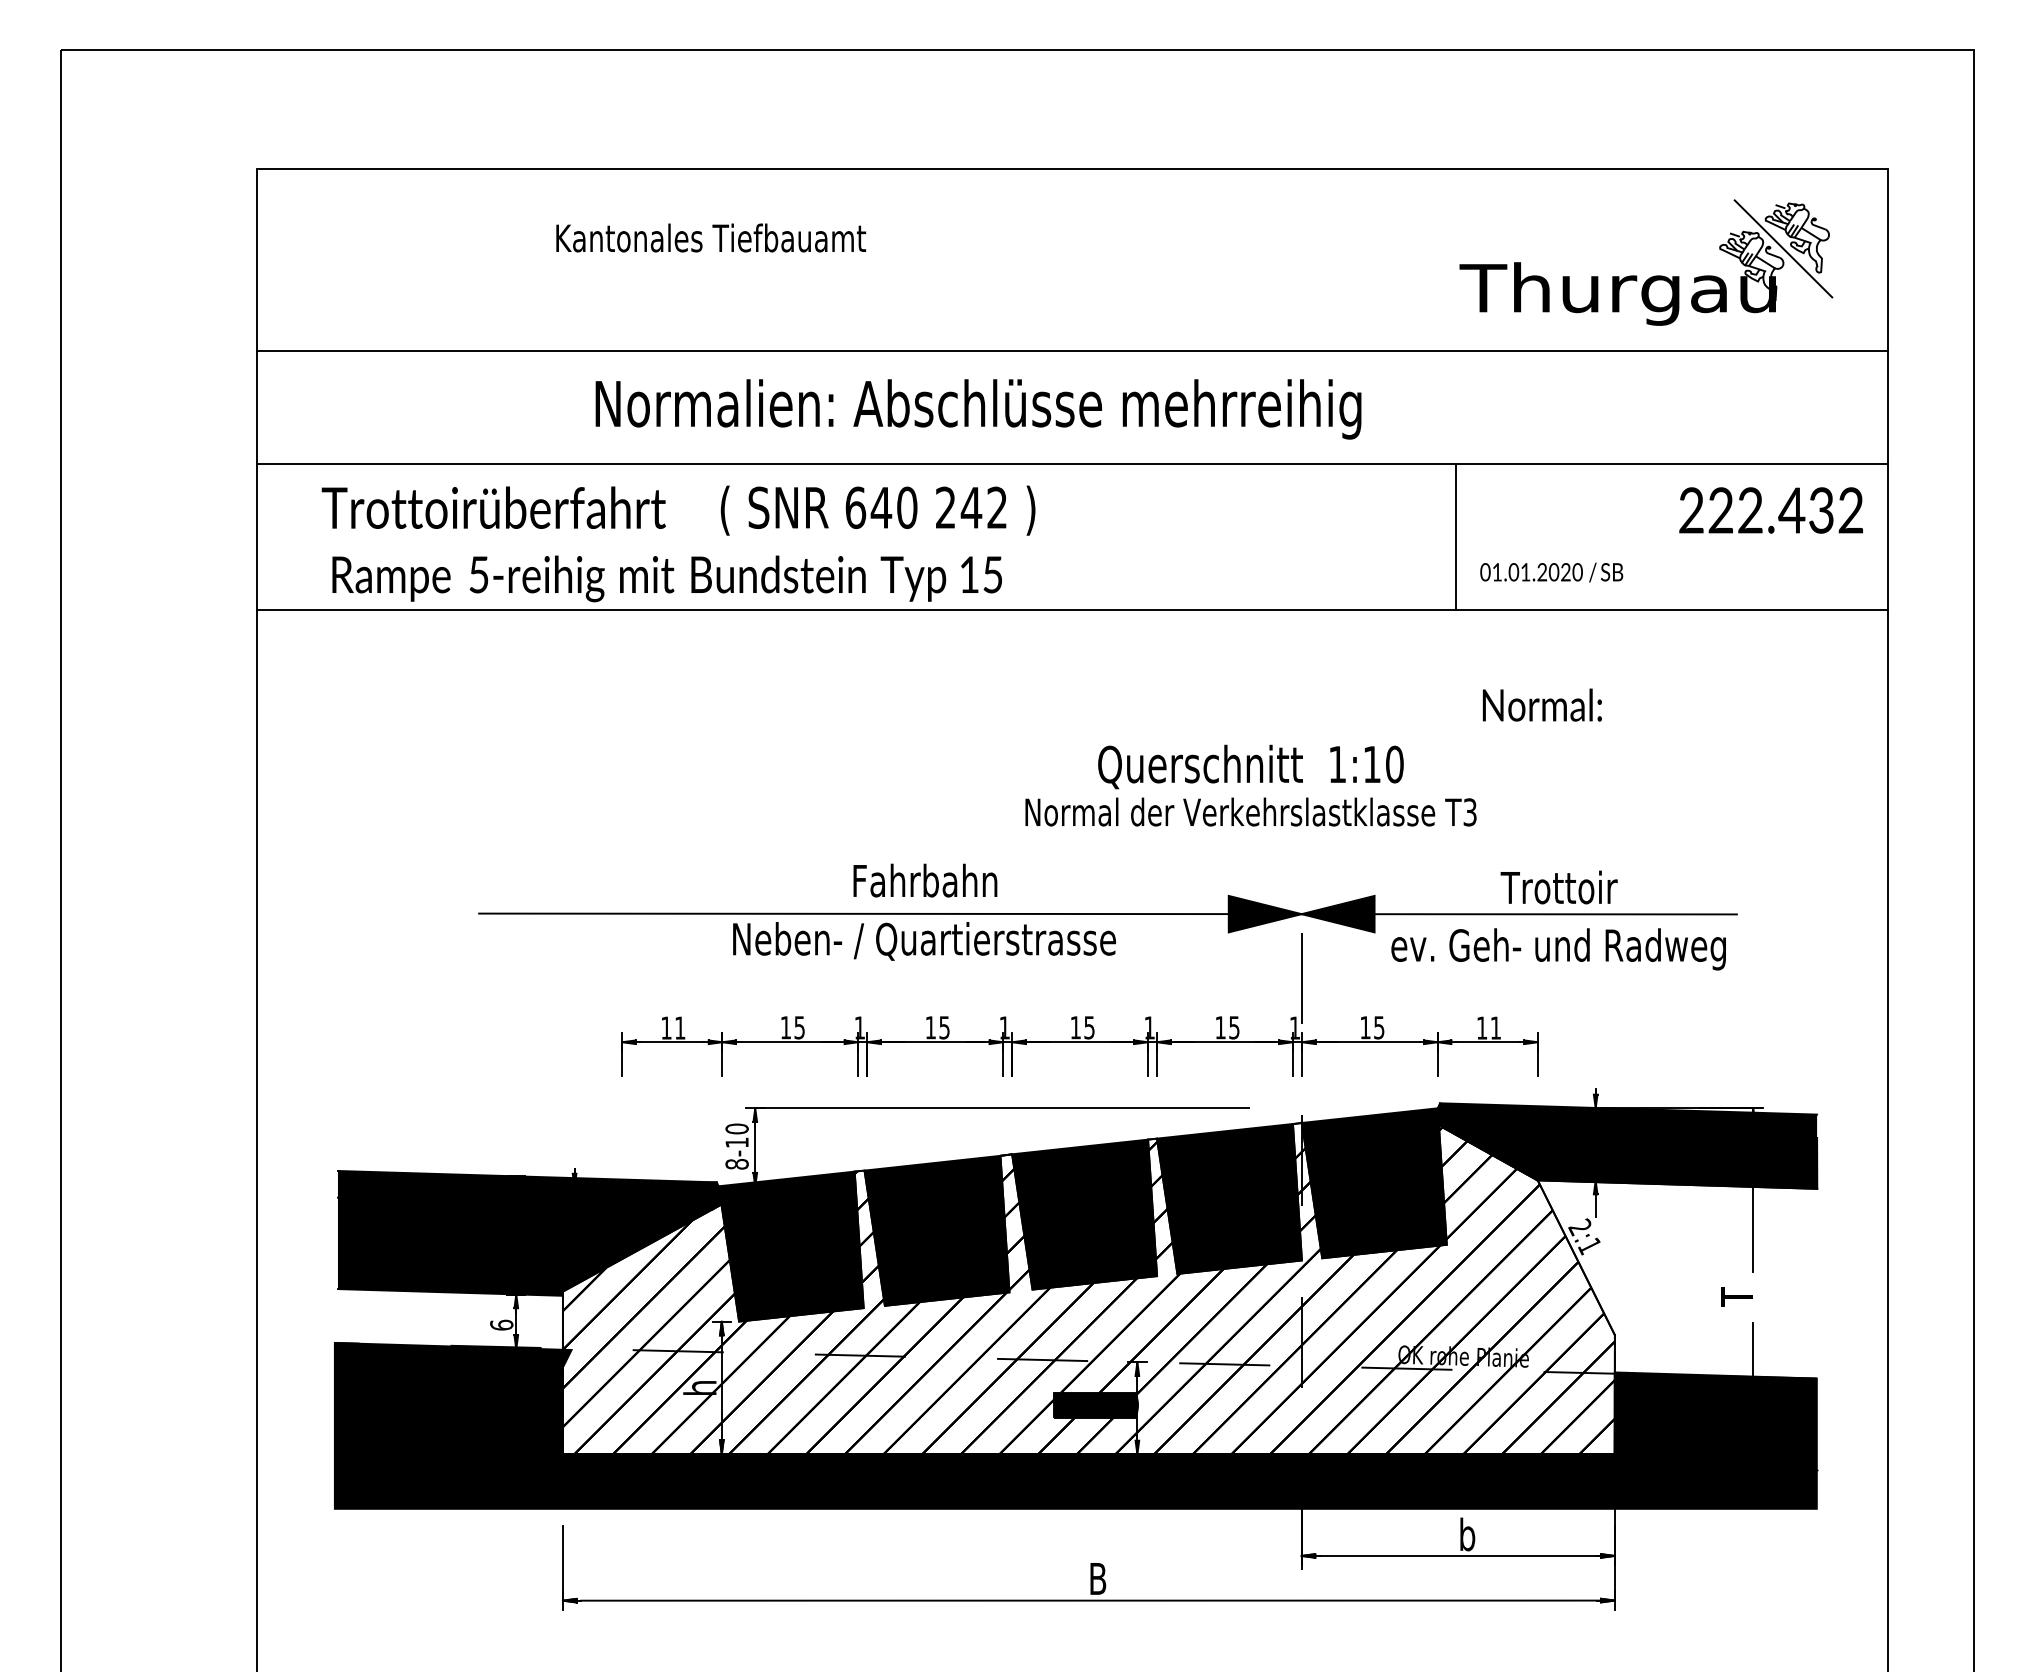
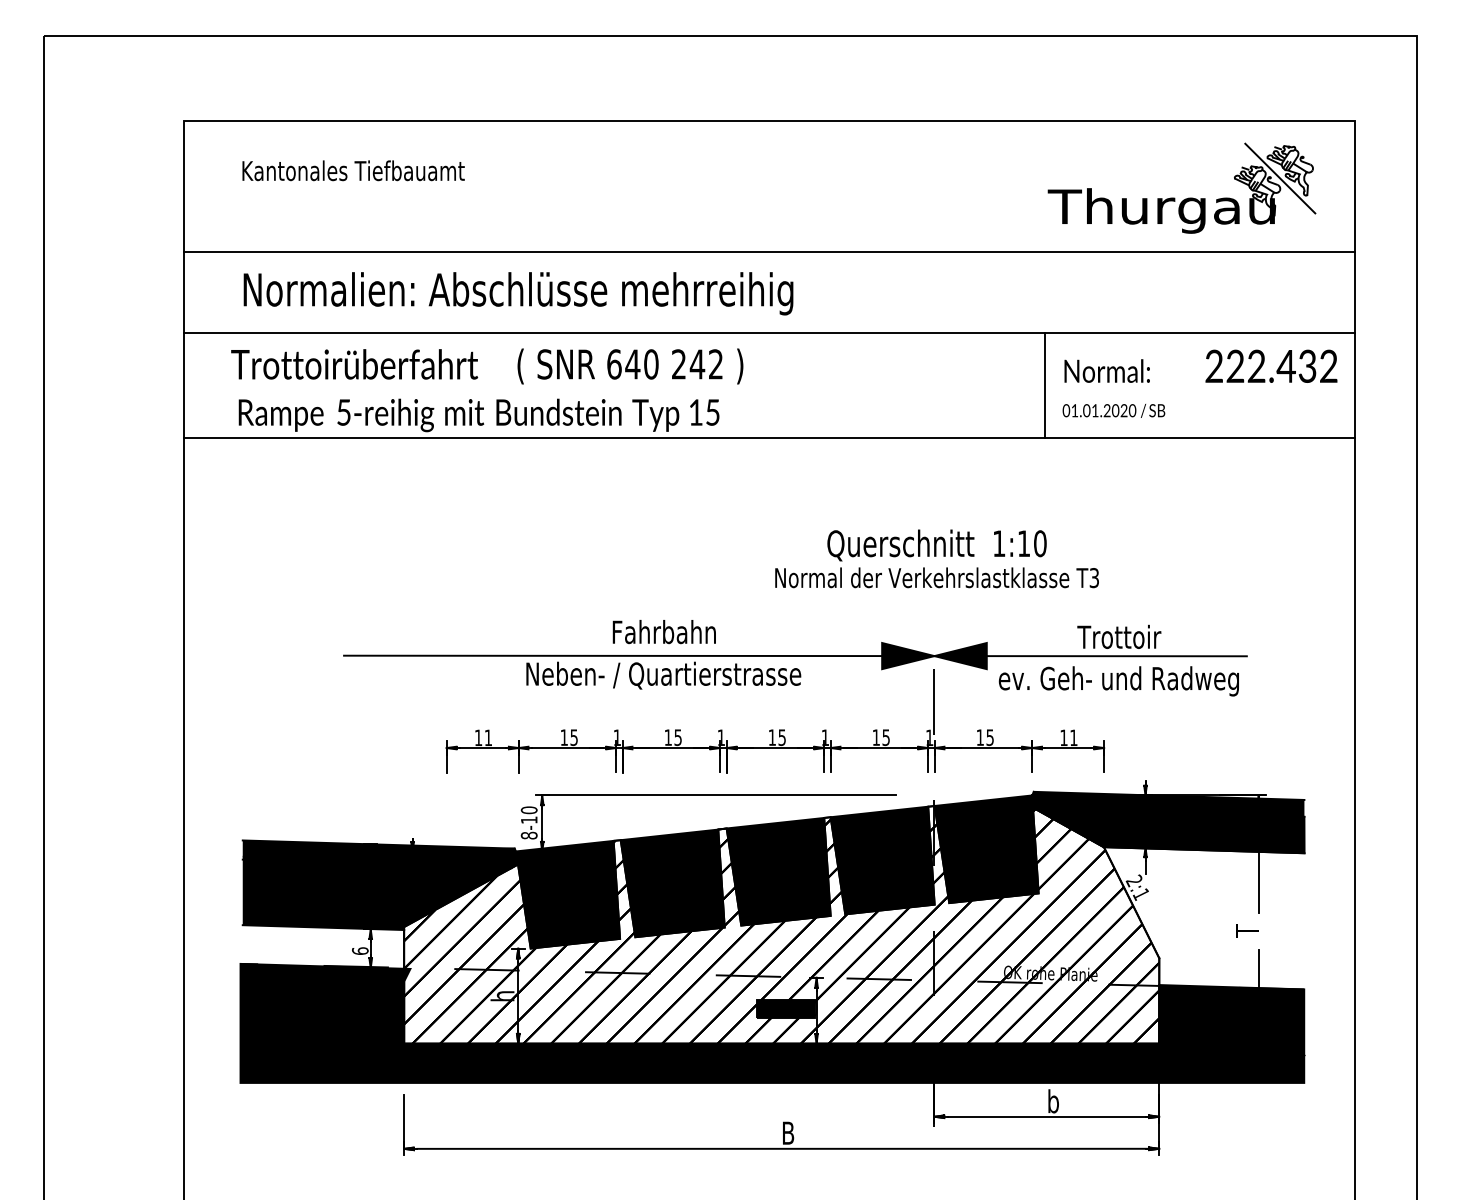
text: (710, 237) -> (353, 170), moved
text: (978, 408) -> (518, 293), moved
text: (1541, 704) -> (1106, 370), moved
text: (1250, 785) -> (936, 558), moved

